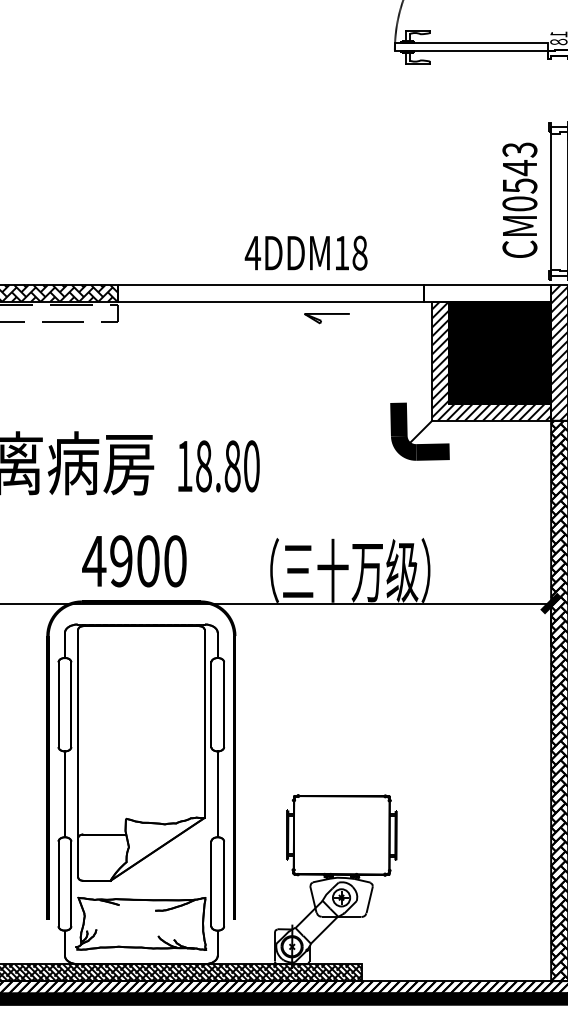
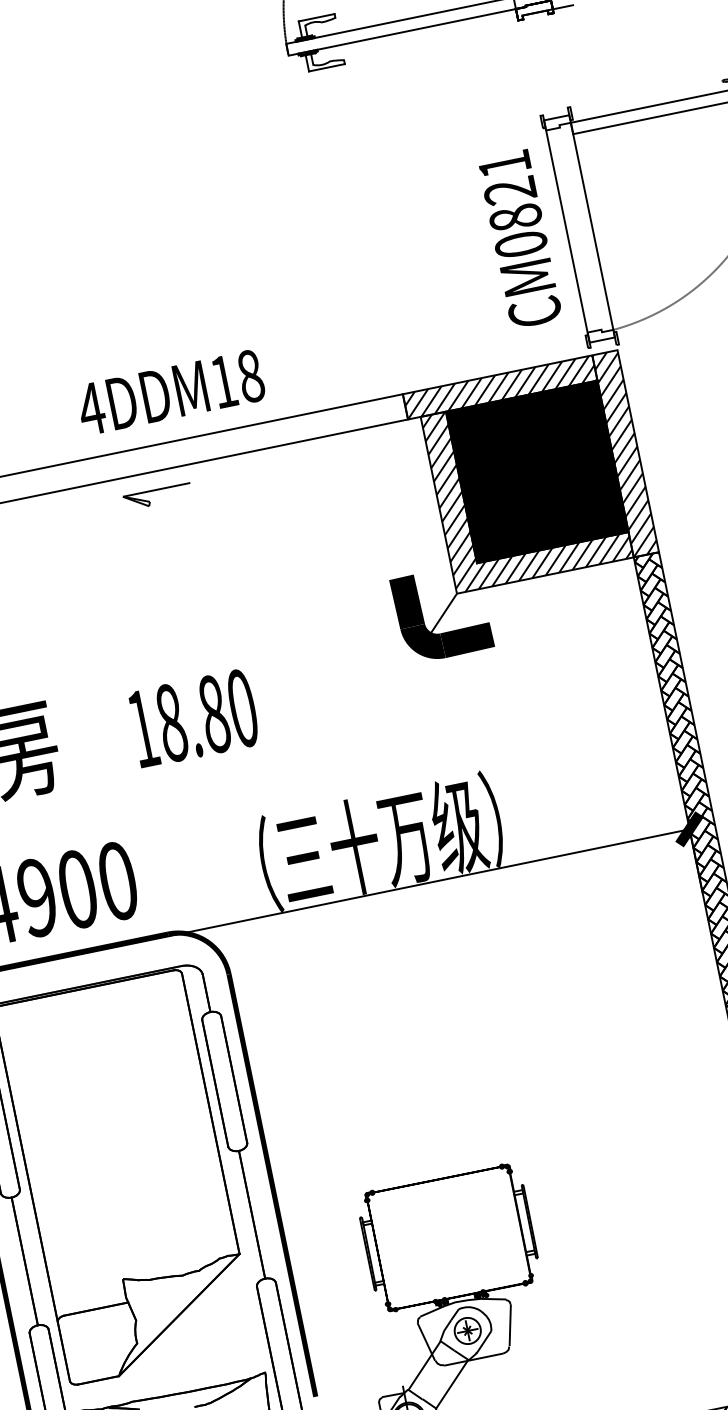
text: (519, 167) -> (509, 190), CM0543 -> CM0821
text: (305, 252) -> (169, 391), moved
hatch: (487, 292) -> (500, 386), added
line: (326, 314) -> (155, 490), moved
text: (218, 466) -> (193, 718), moved

